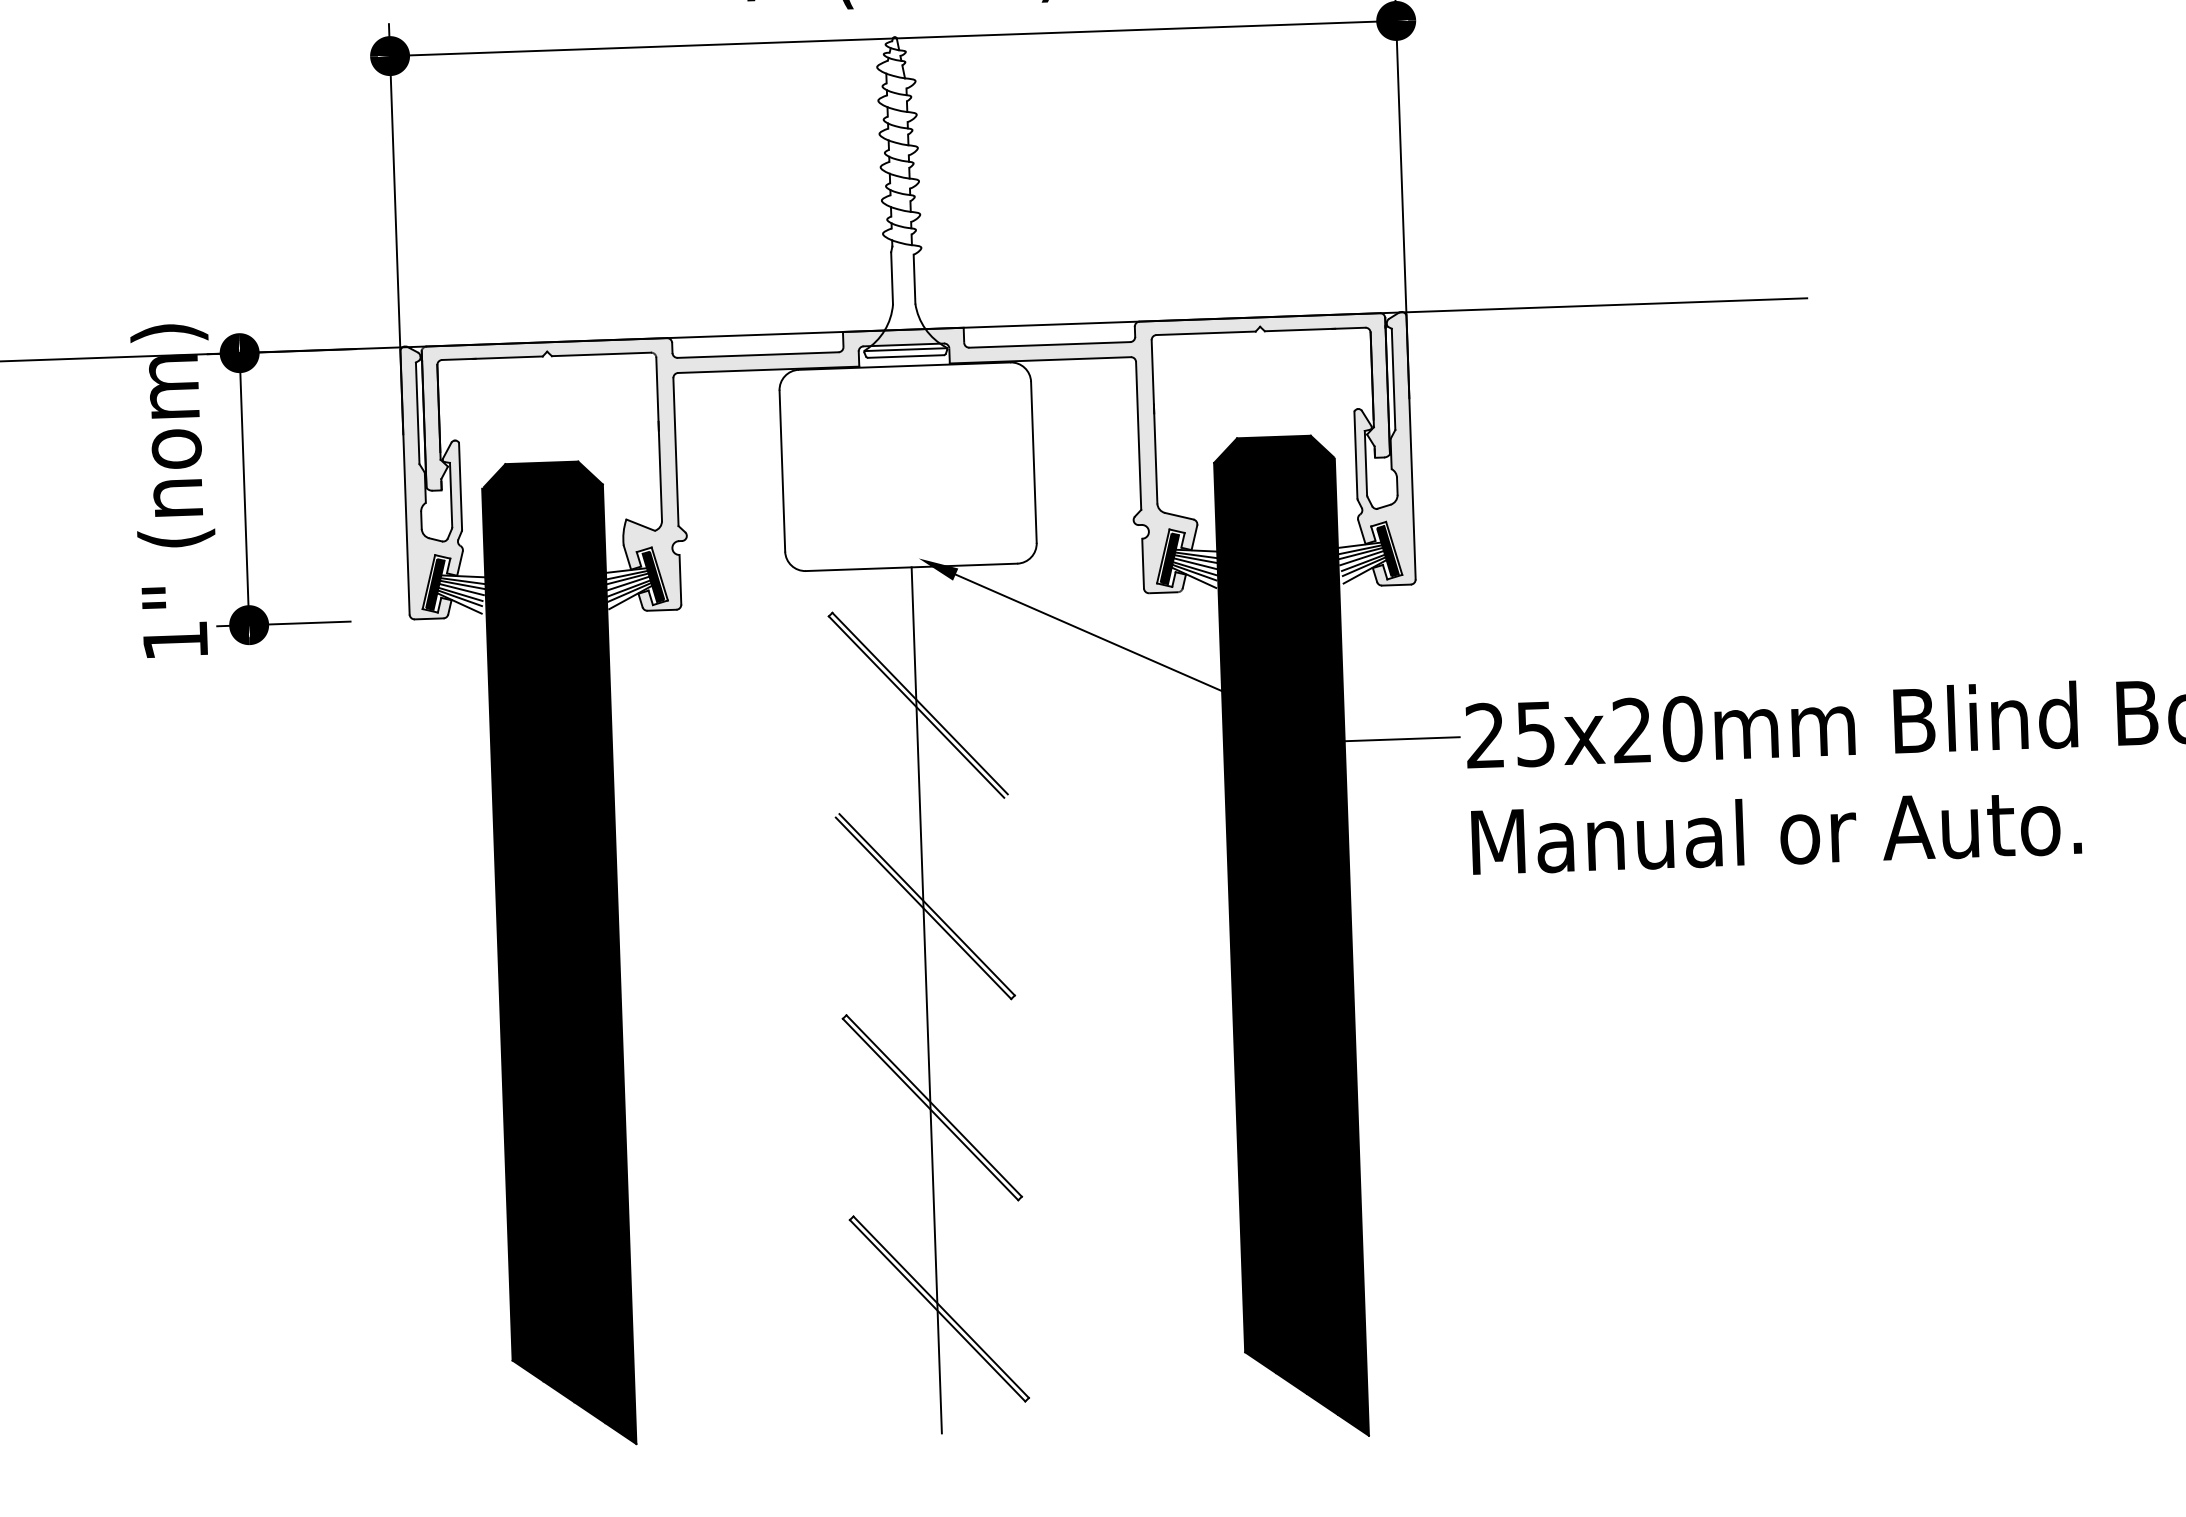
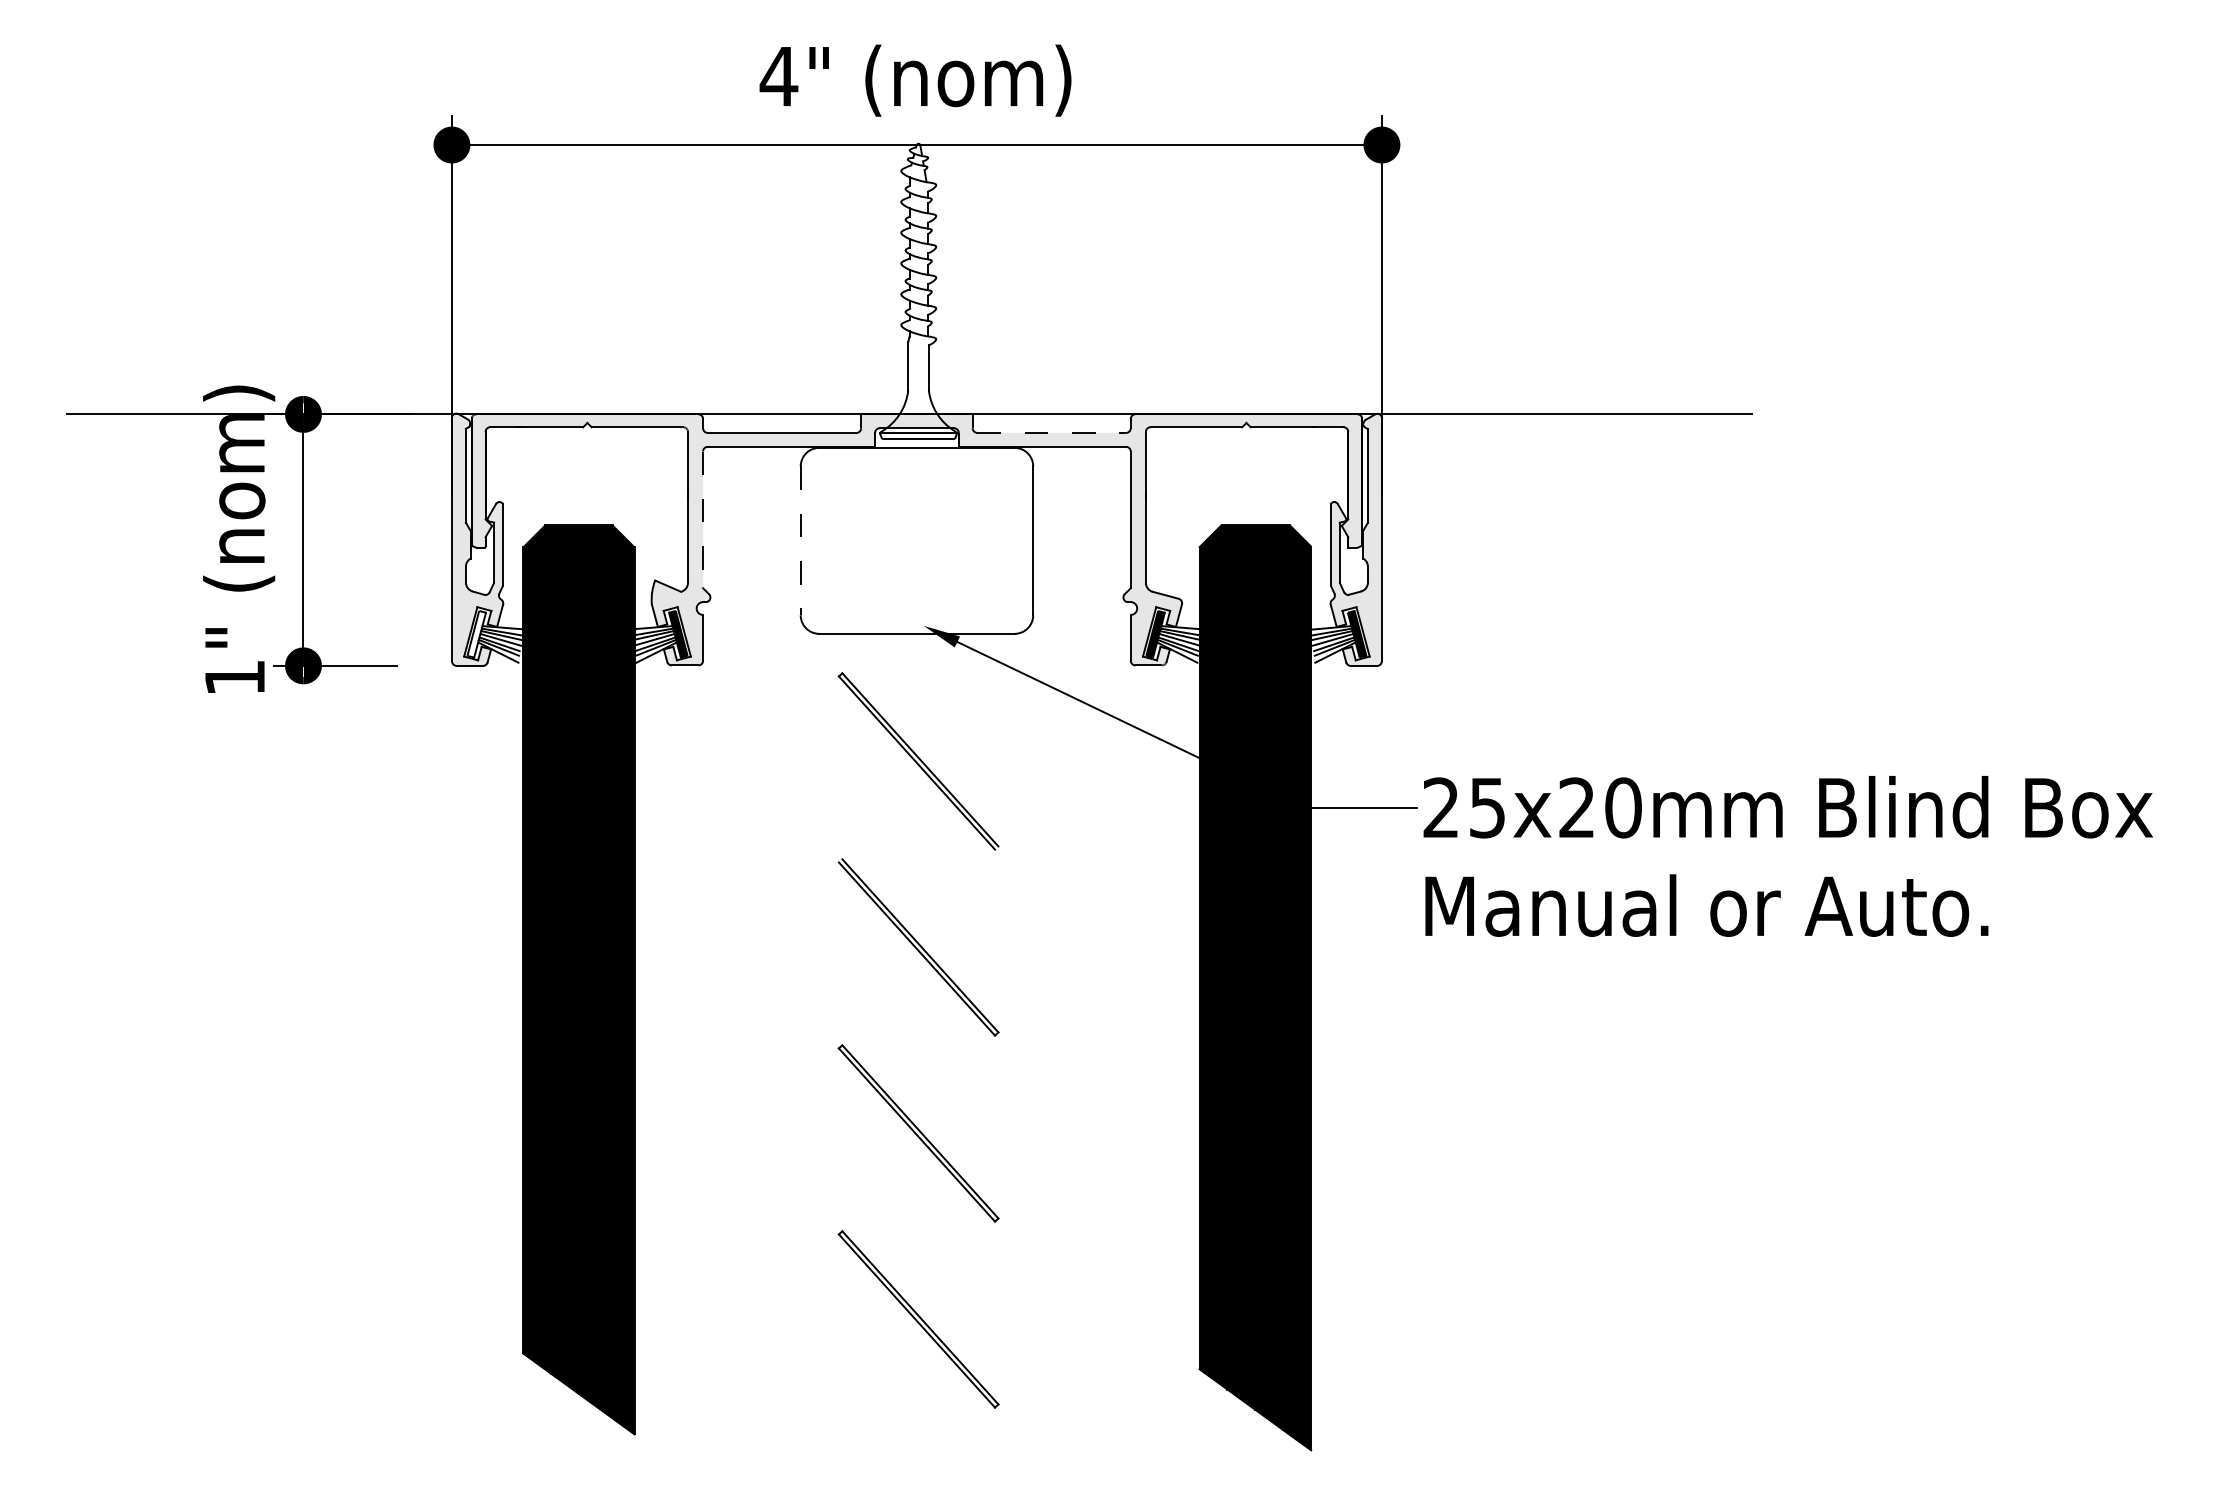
line: (1050, 344) -> (1052, 432), solid -> dashed
line: (676, 452) -> (703, 520), solid -> dashed
line: (782, 471) -> (800, 541), solid -> dashed
fill: (435, 583) -> (476, 633), removed
line: (926, 999) -> (916, 1033), removed

